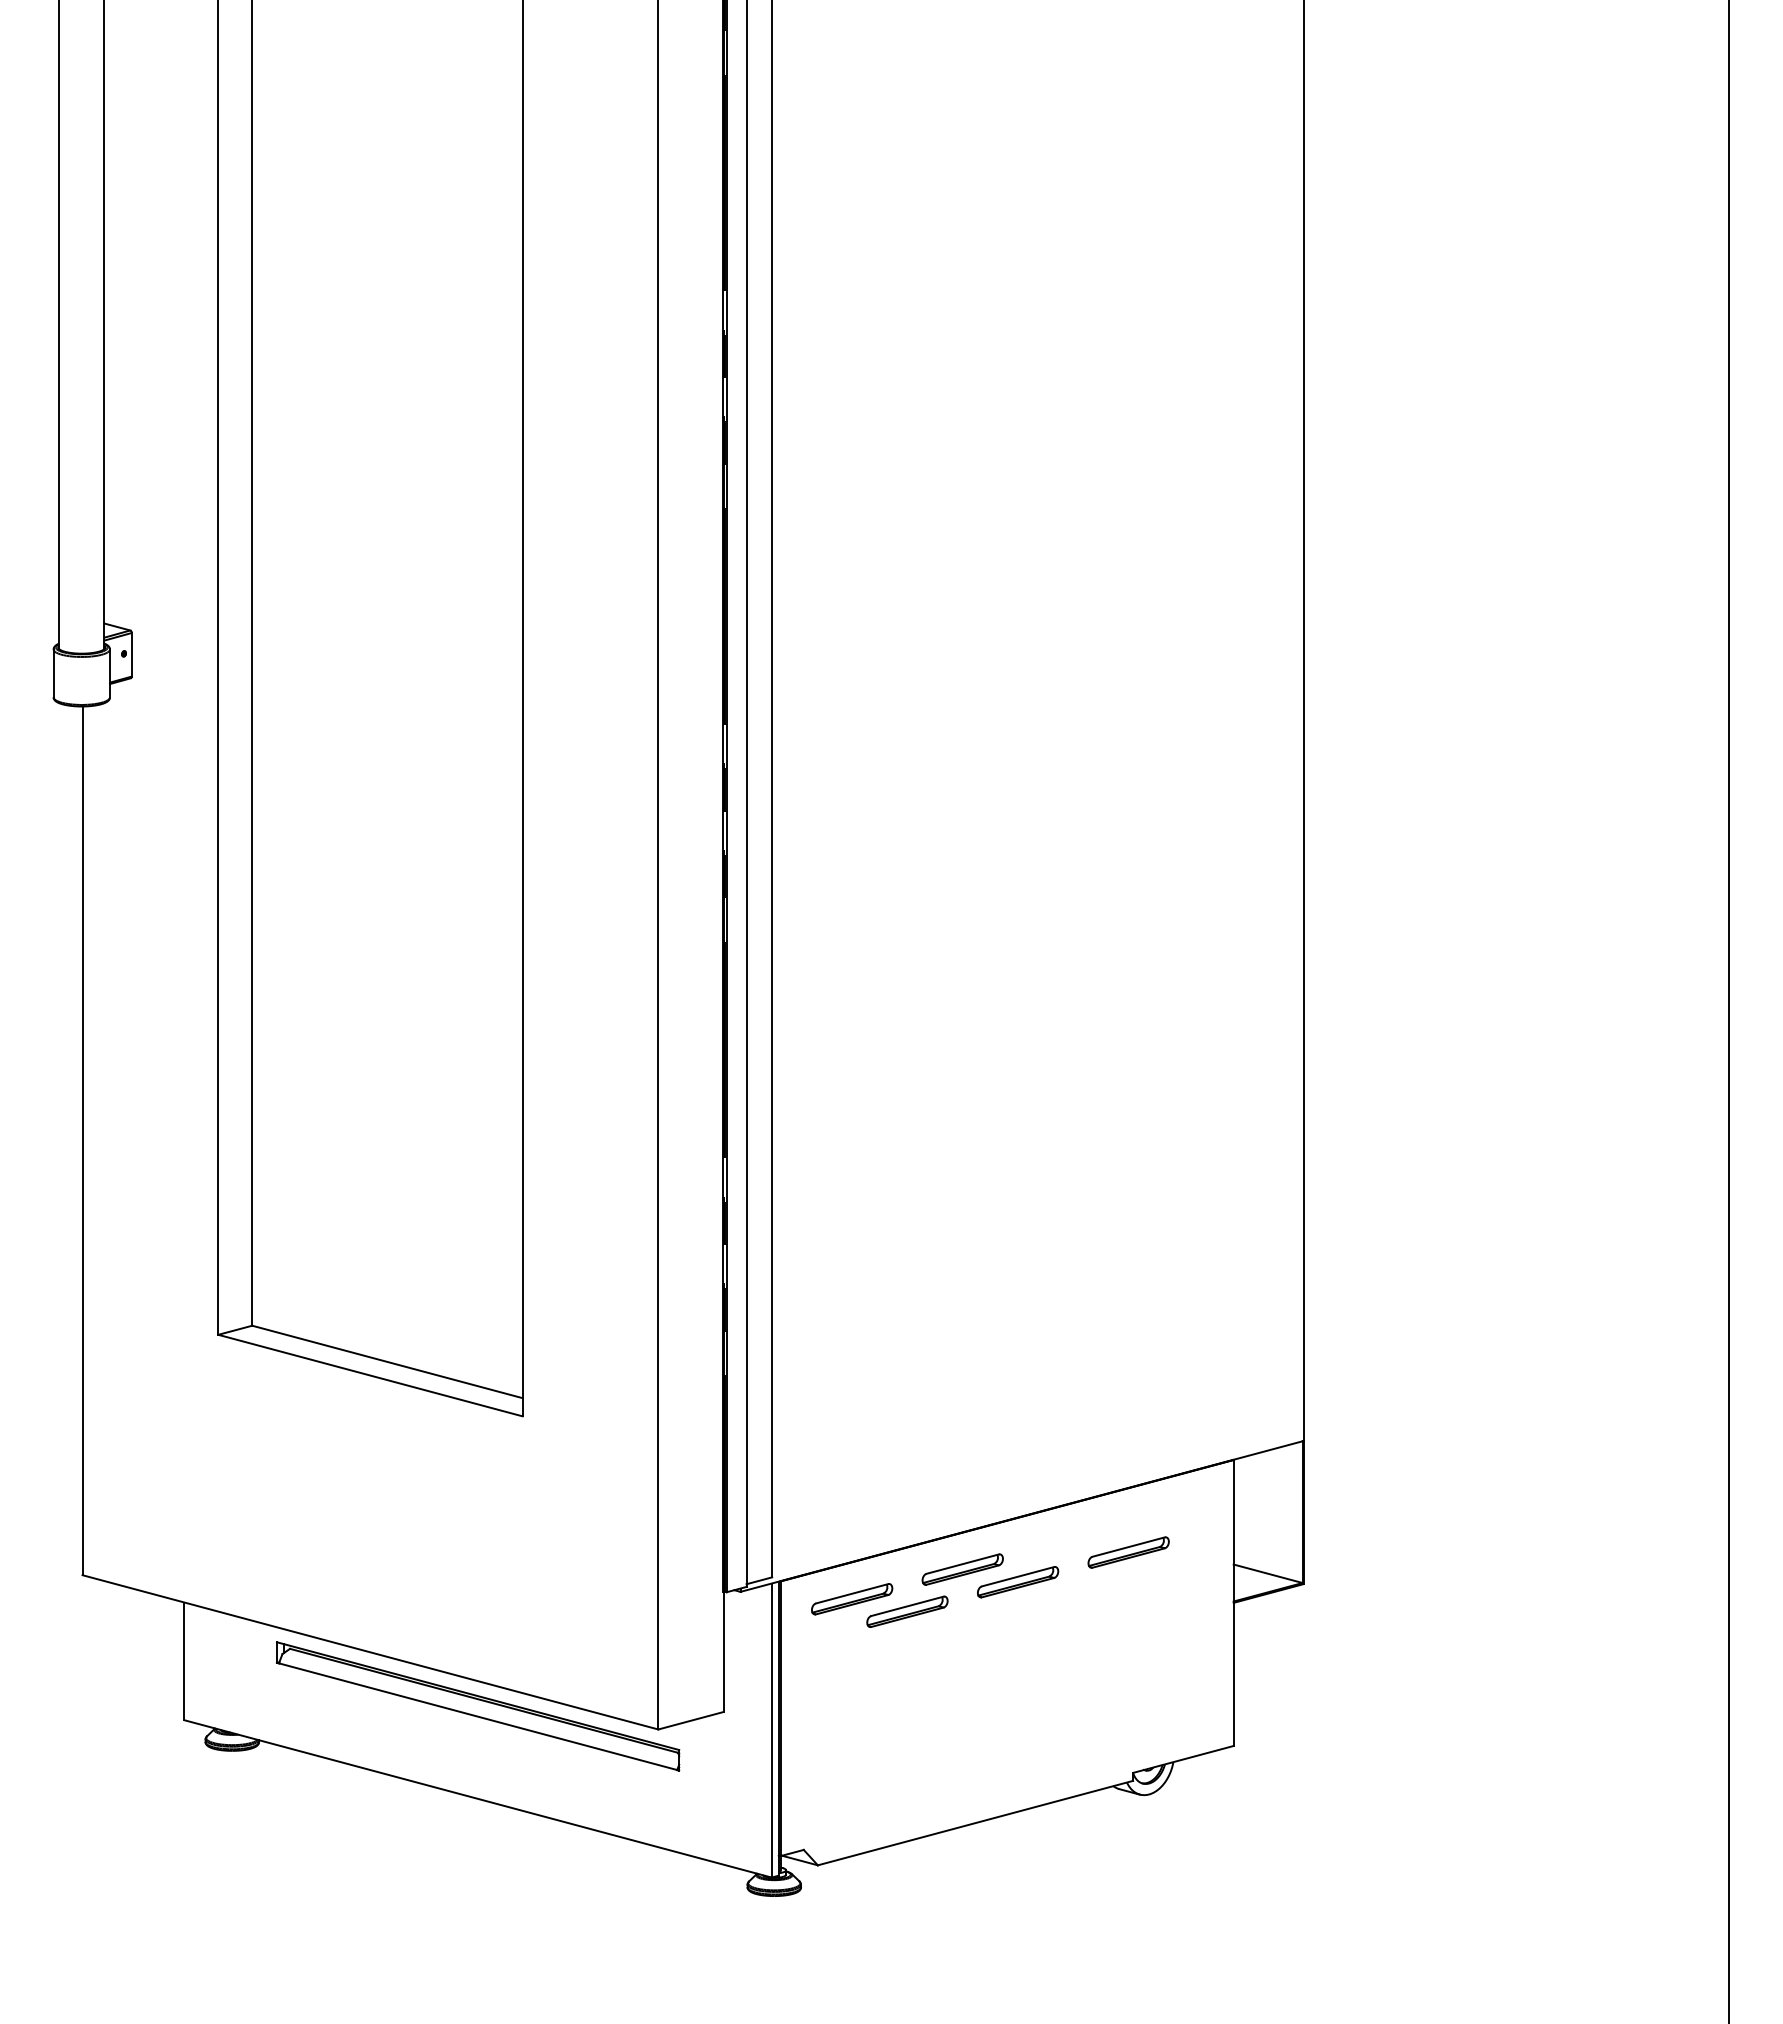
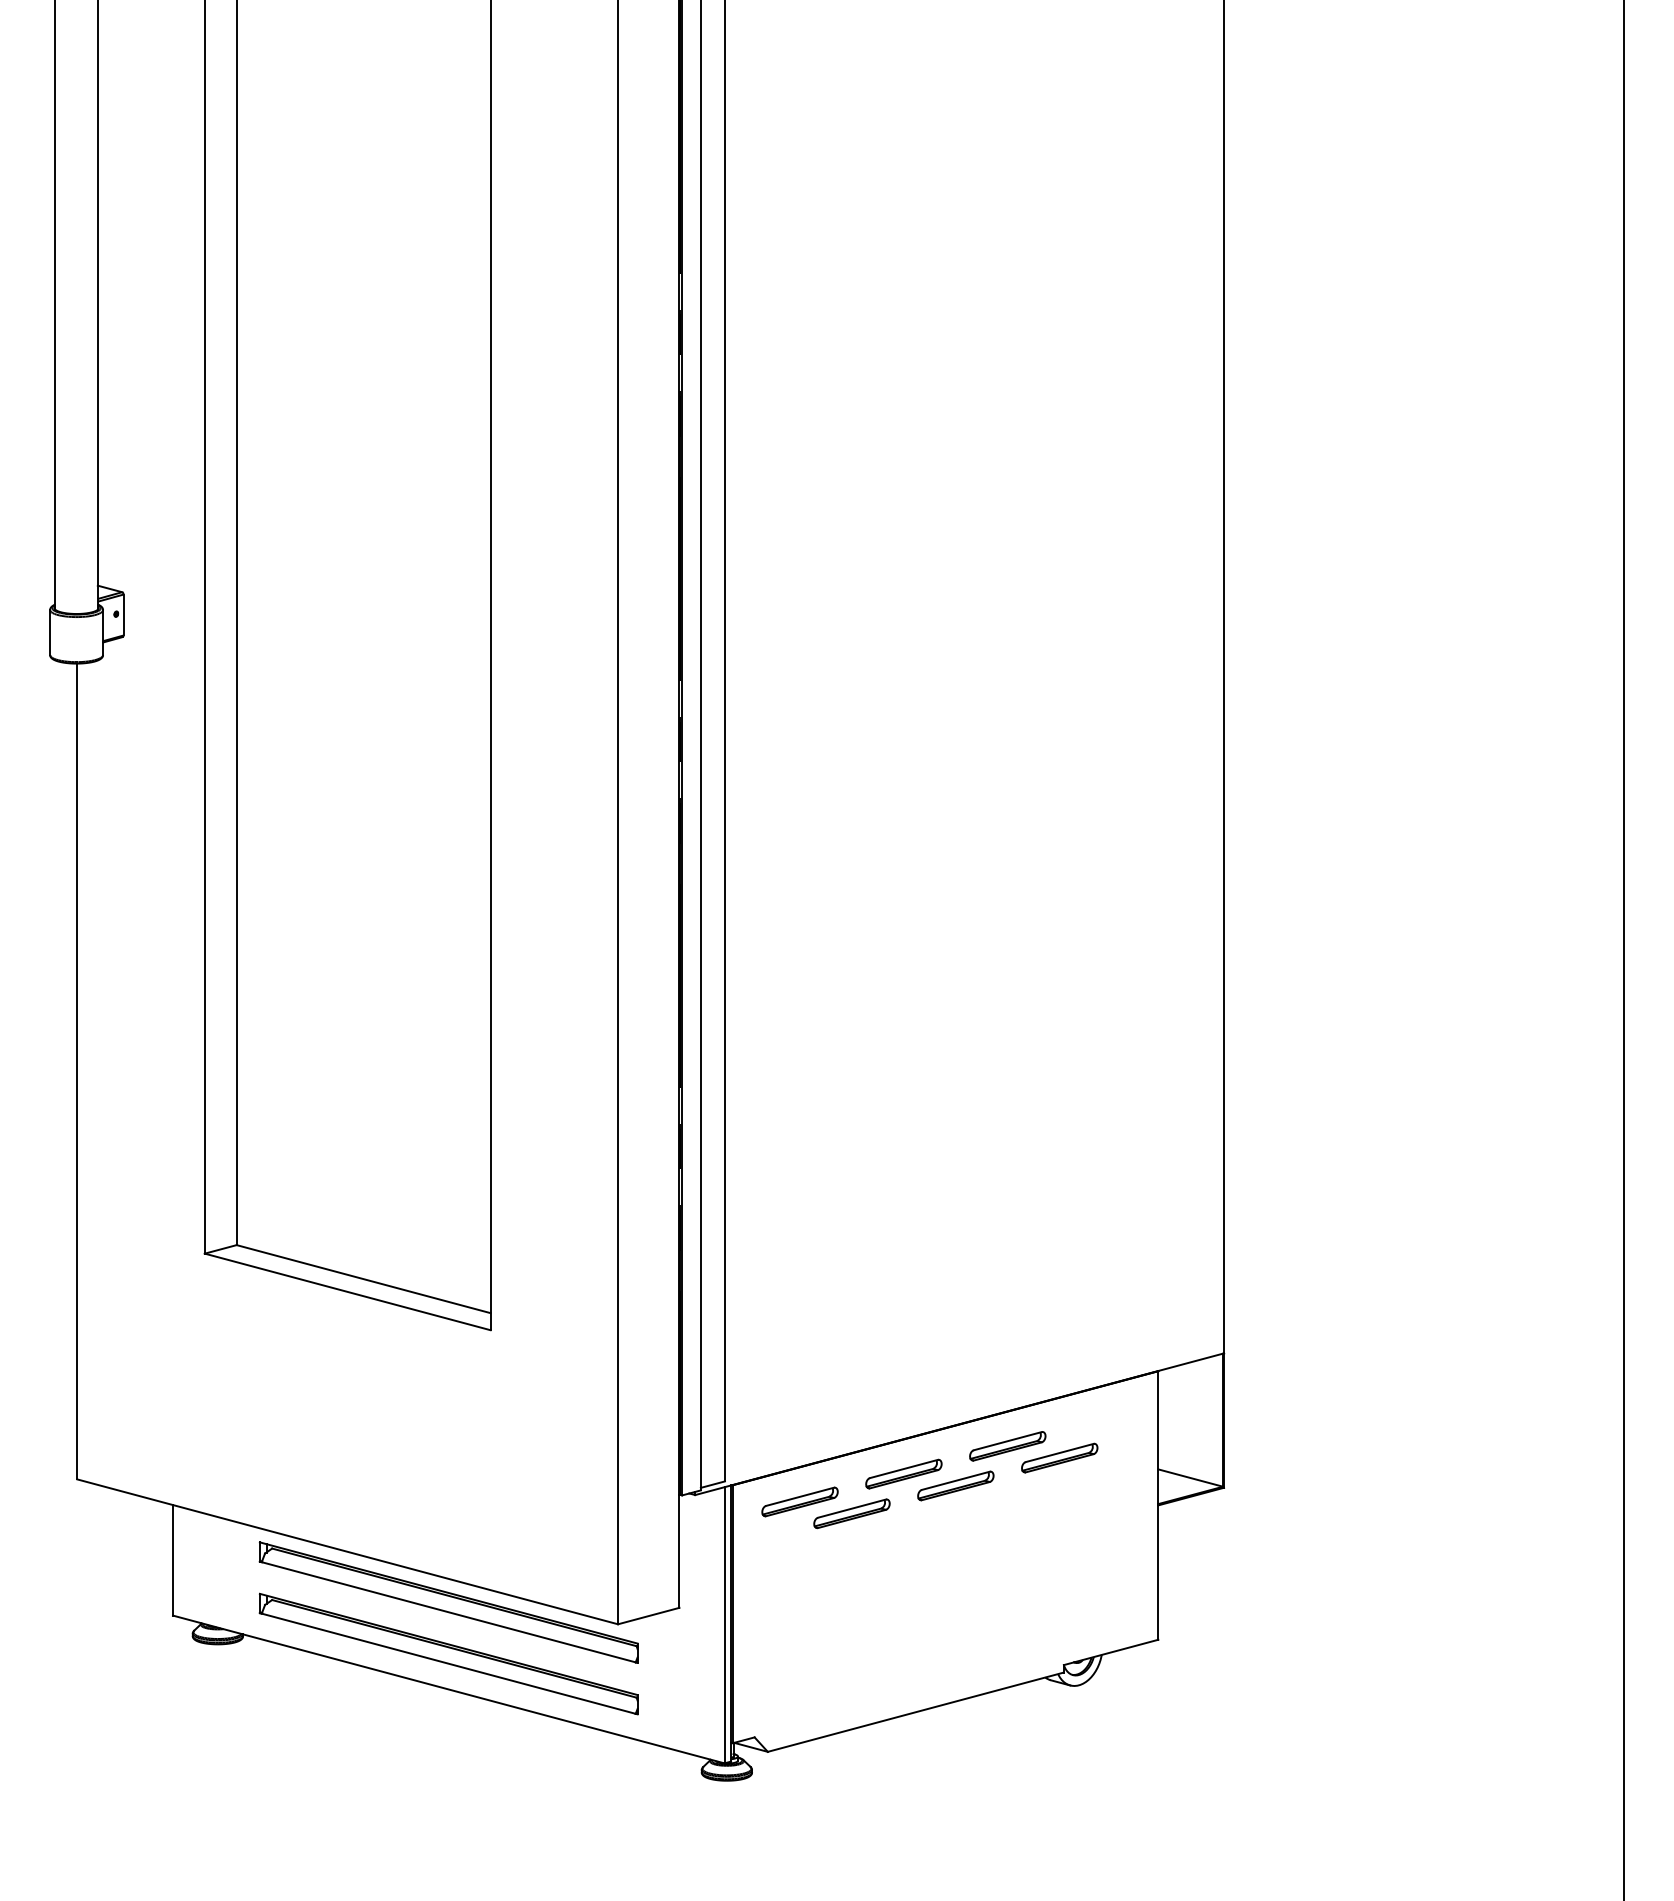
part: (1073, 1539) -> (1007, 1445), added
part: (478, 1761) -> (449, 1654), added

